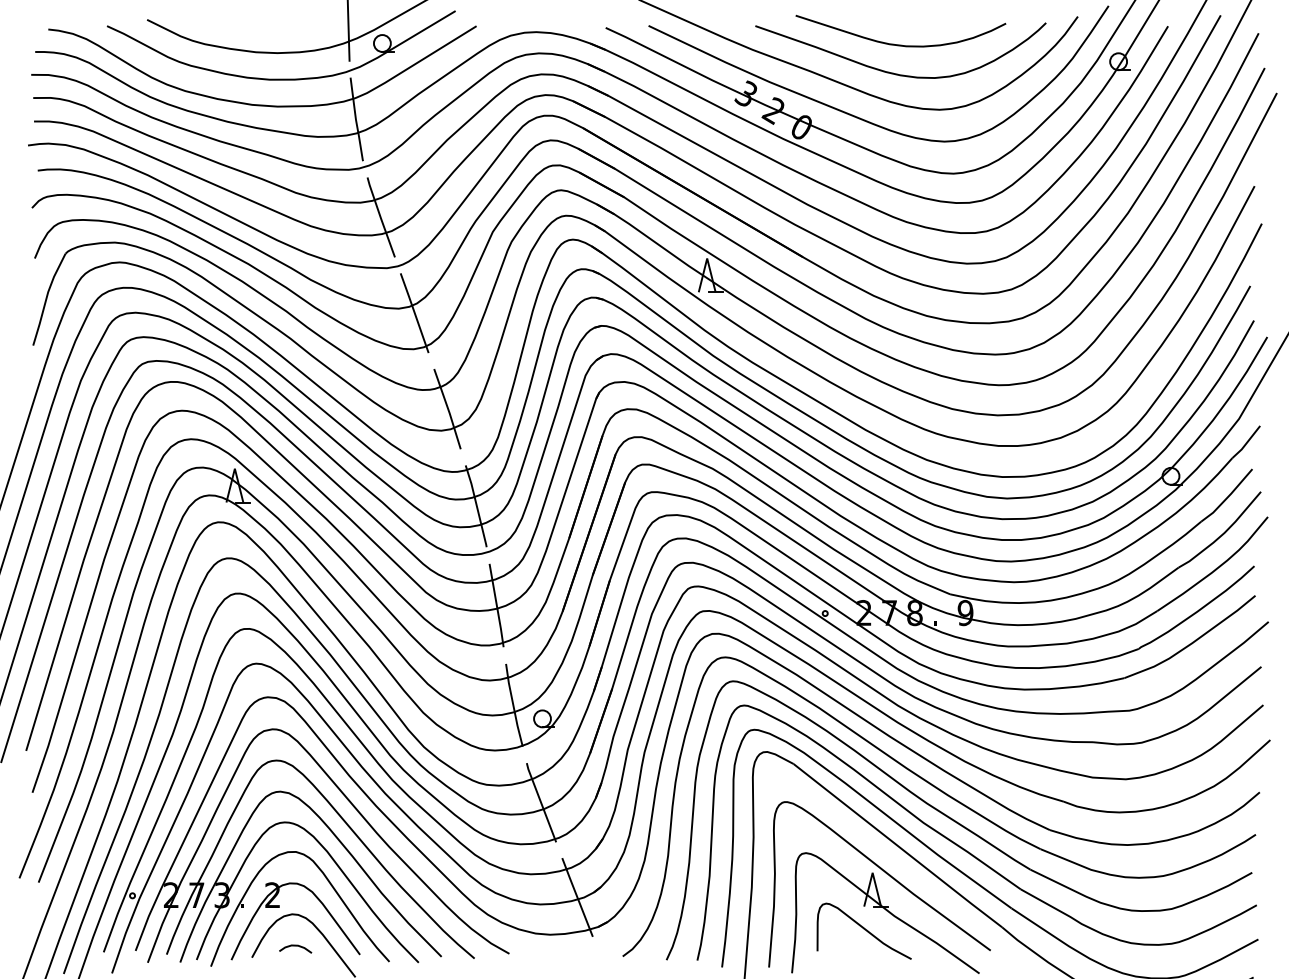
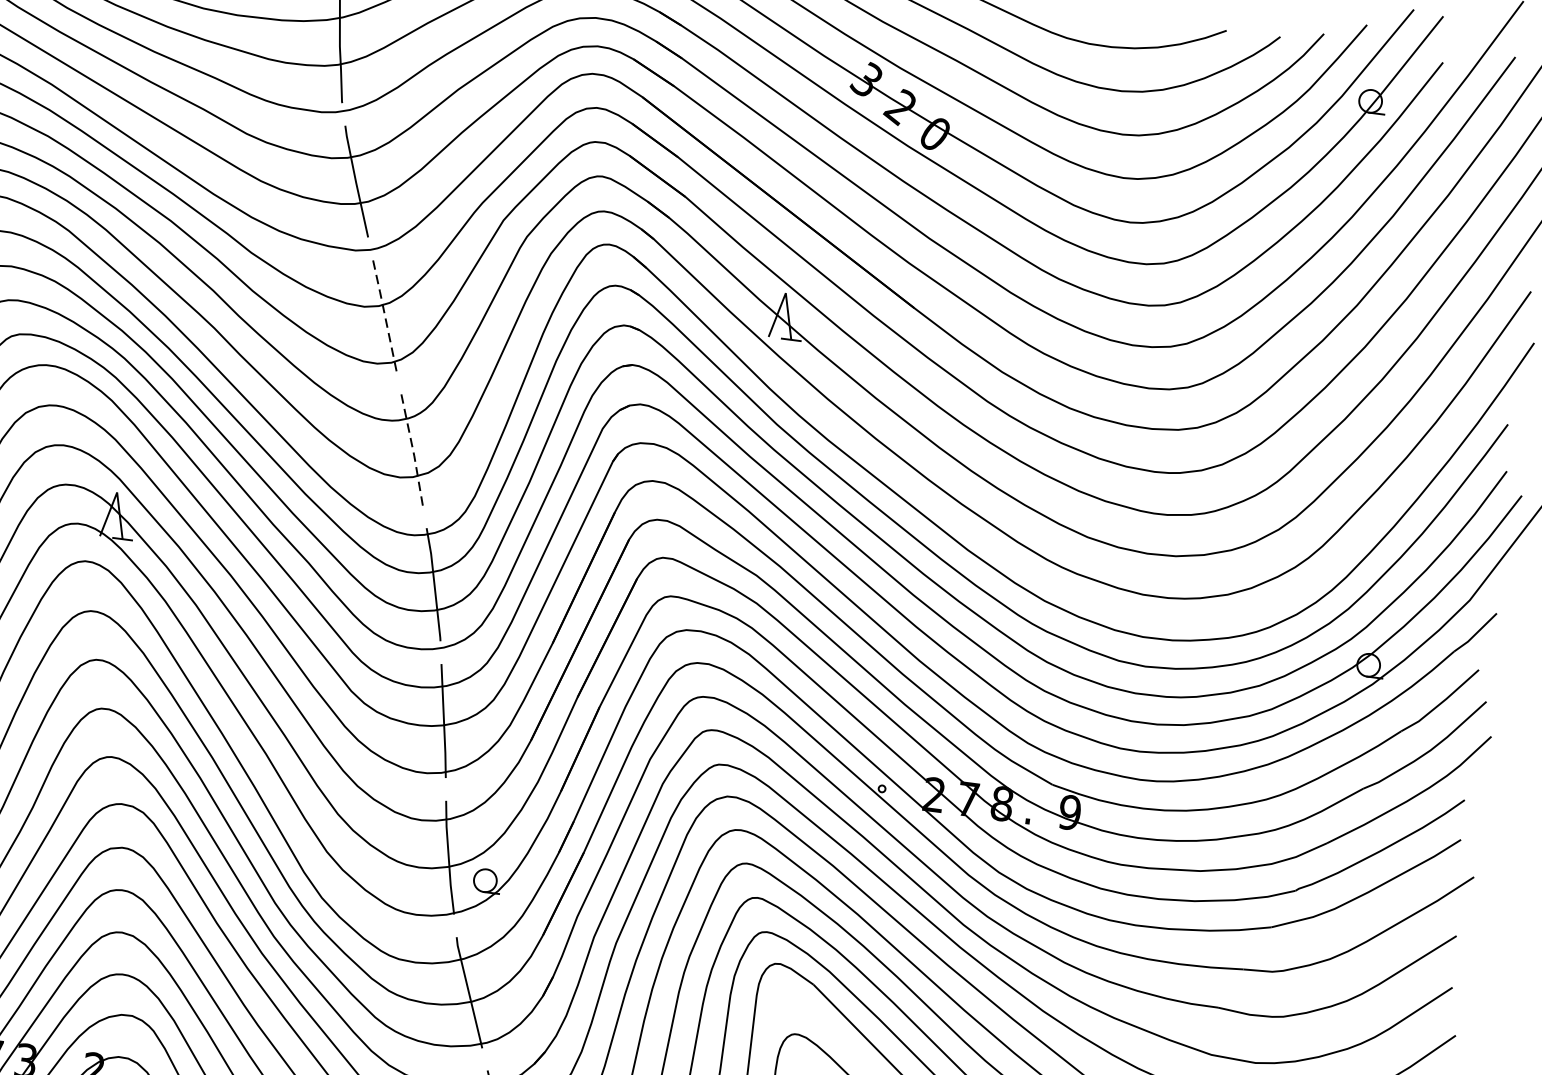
line: (414, 312) -> (384, 314), solid -> dashed
line: (448, 408) -> (413, 448), solid -> dashed

